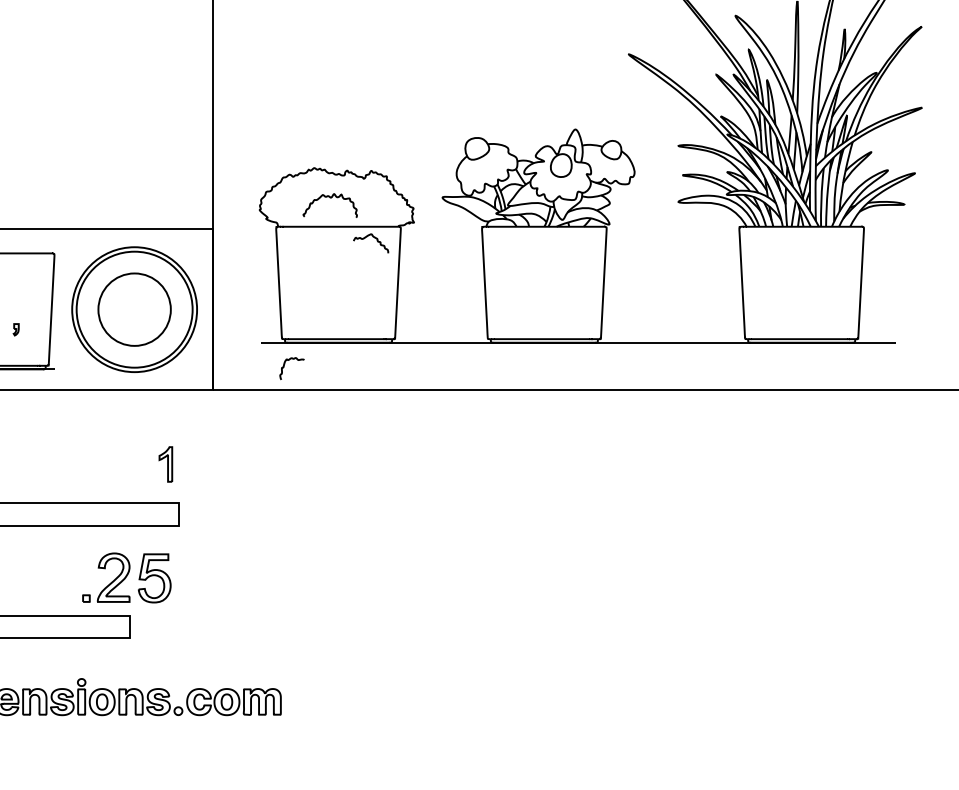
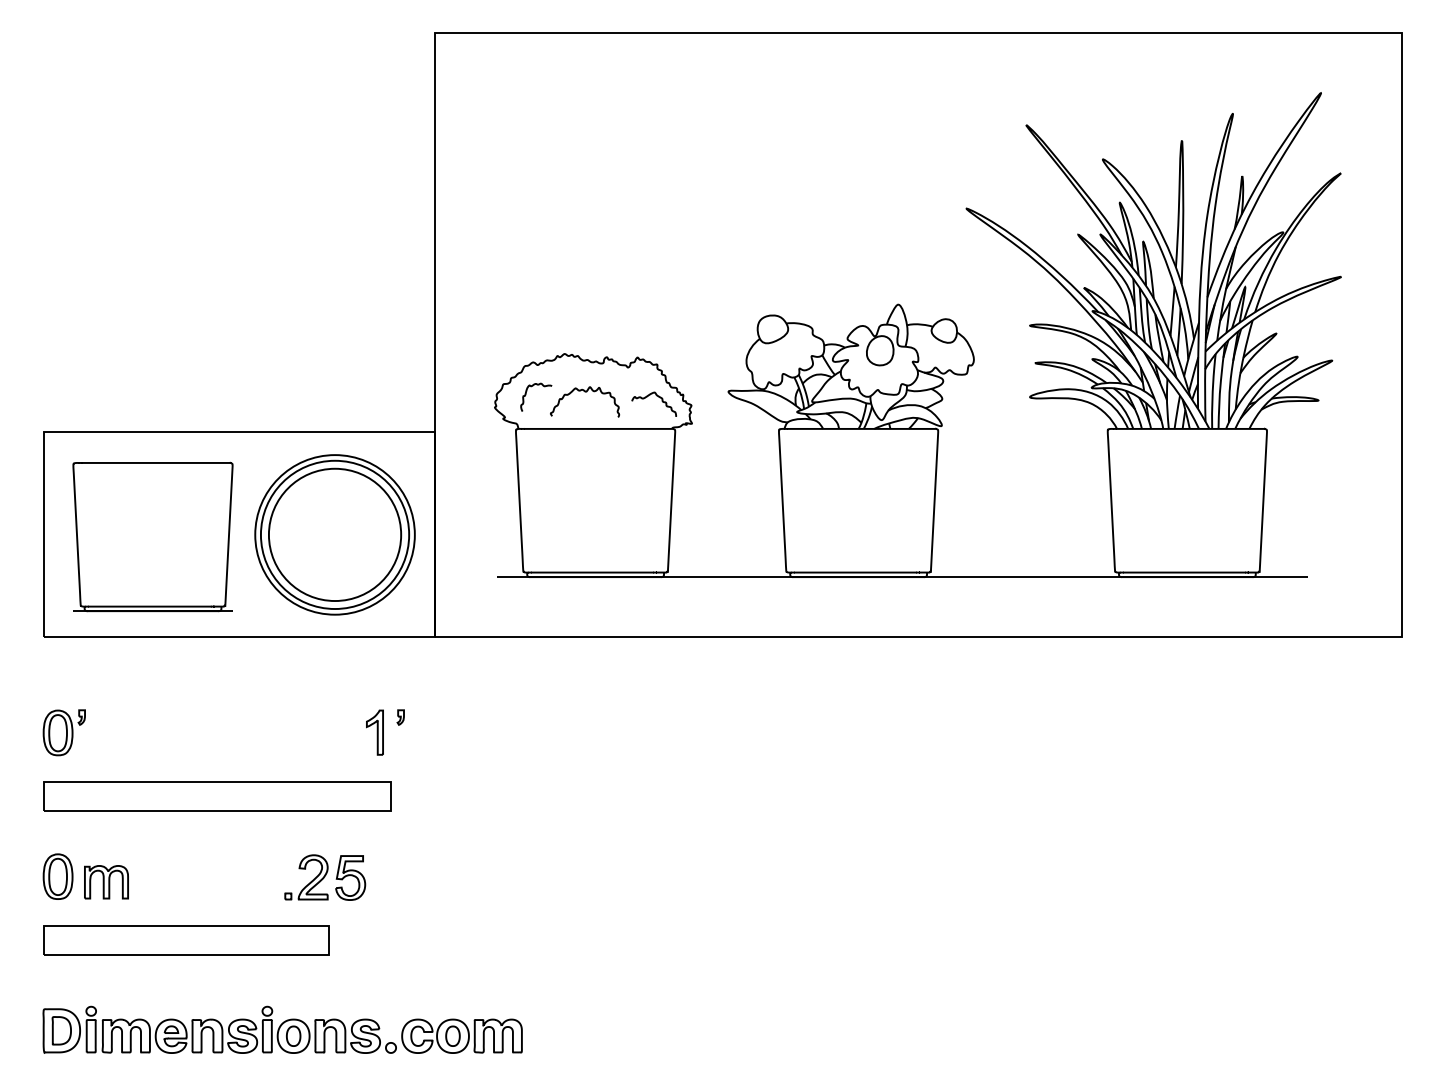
curve: (372, 237) -> (656, 396), moved
circle: (134, 309) -> (334, 534), size x1.43
part: (16, 329) -> (400, 717), moved
curve: (284, 367) -> (526, 395), moved
part: (127, 577) -> (325, 877), size x0.71

